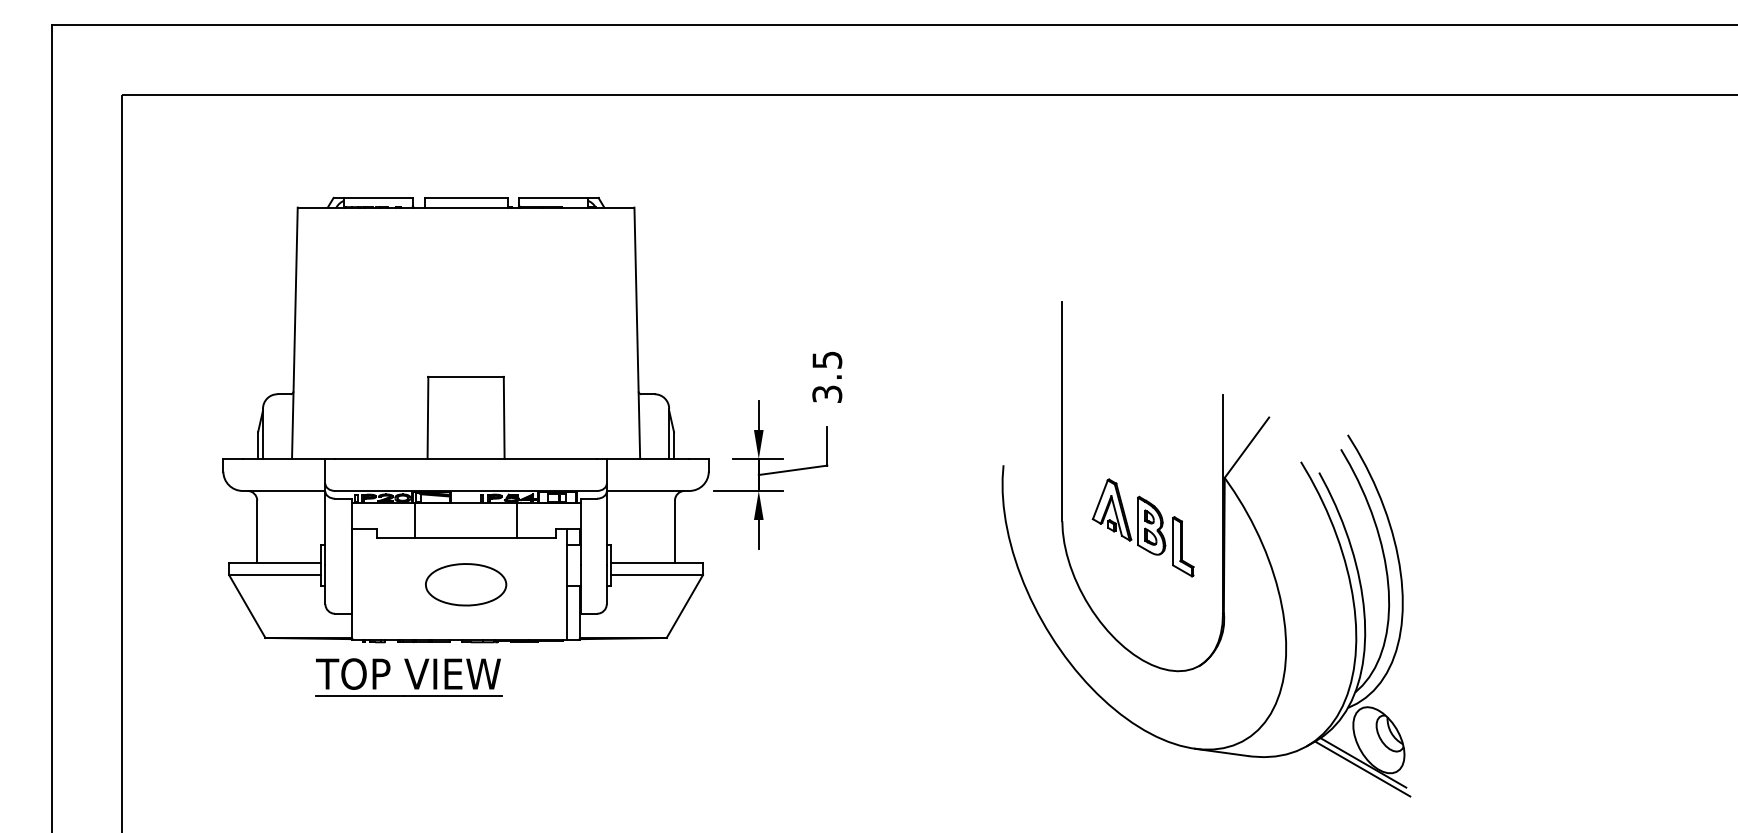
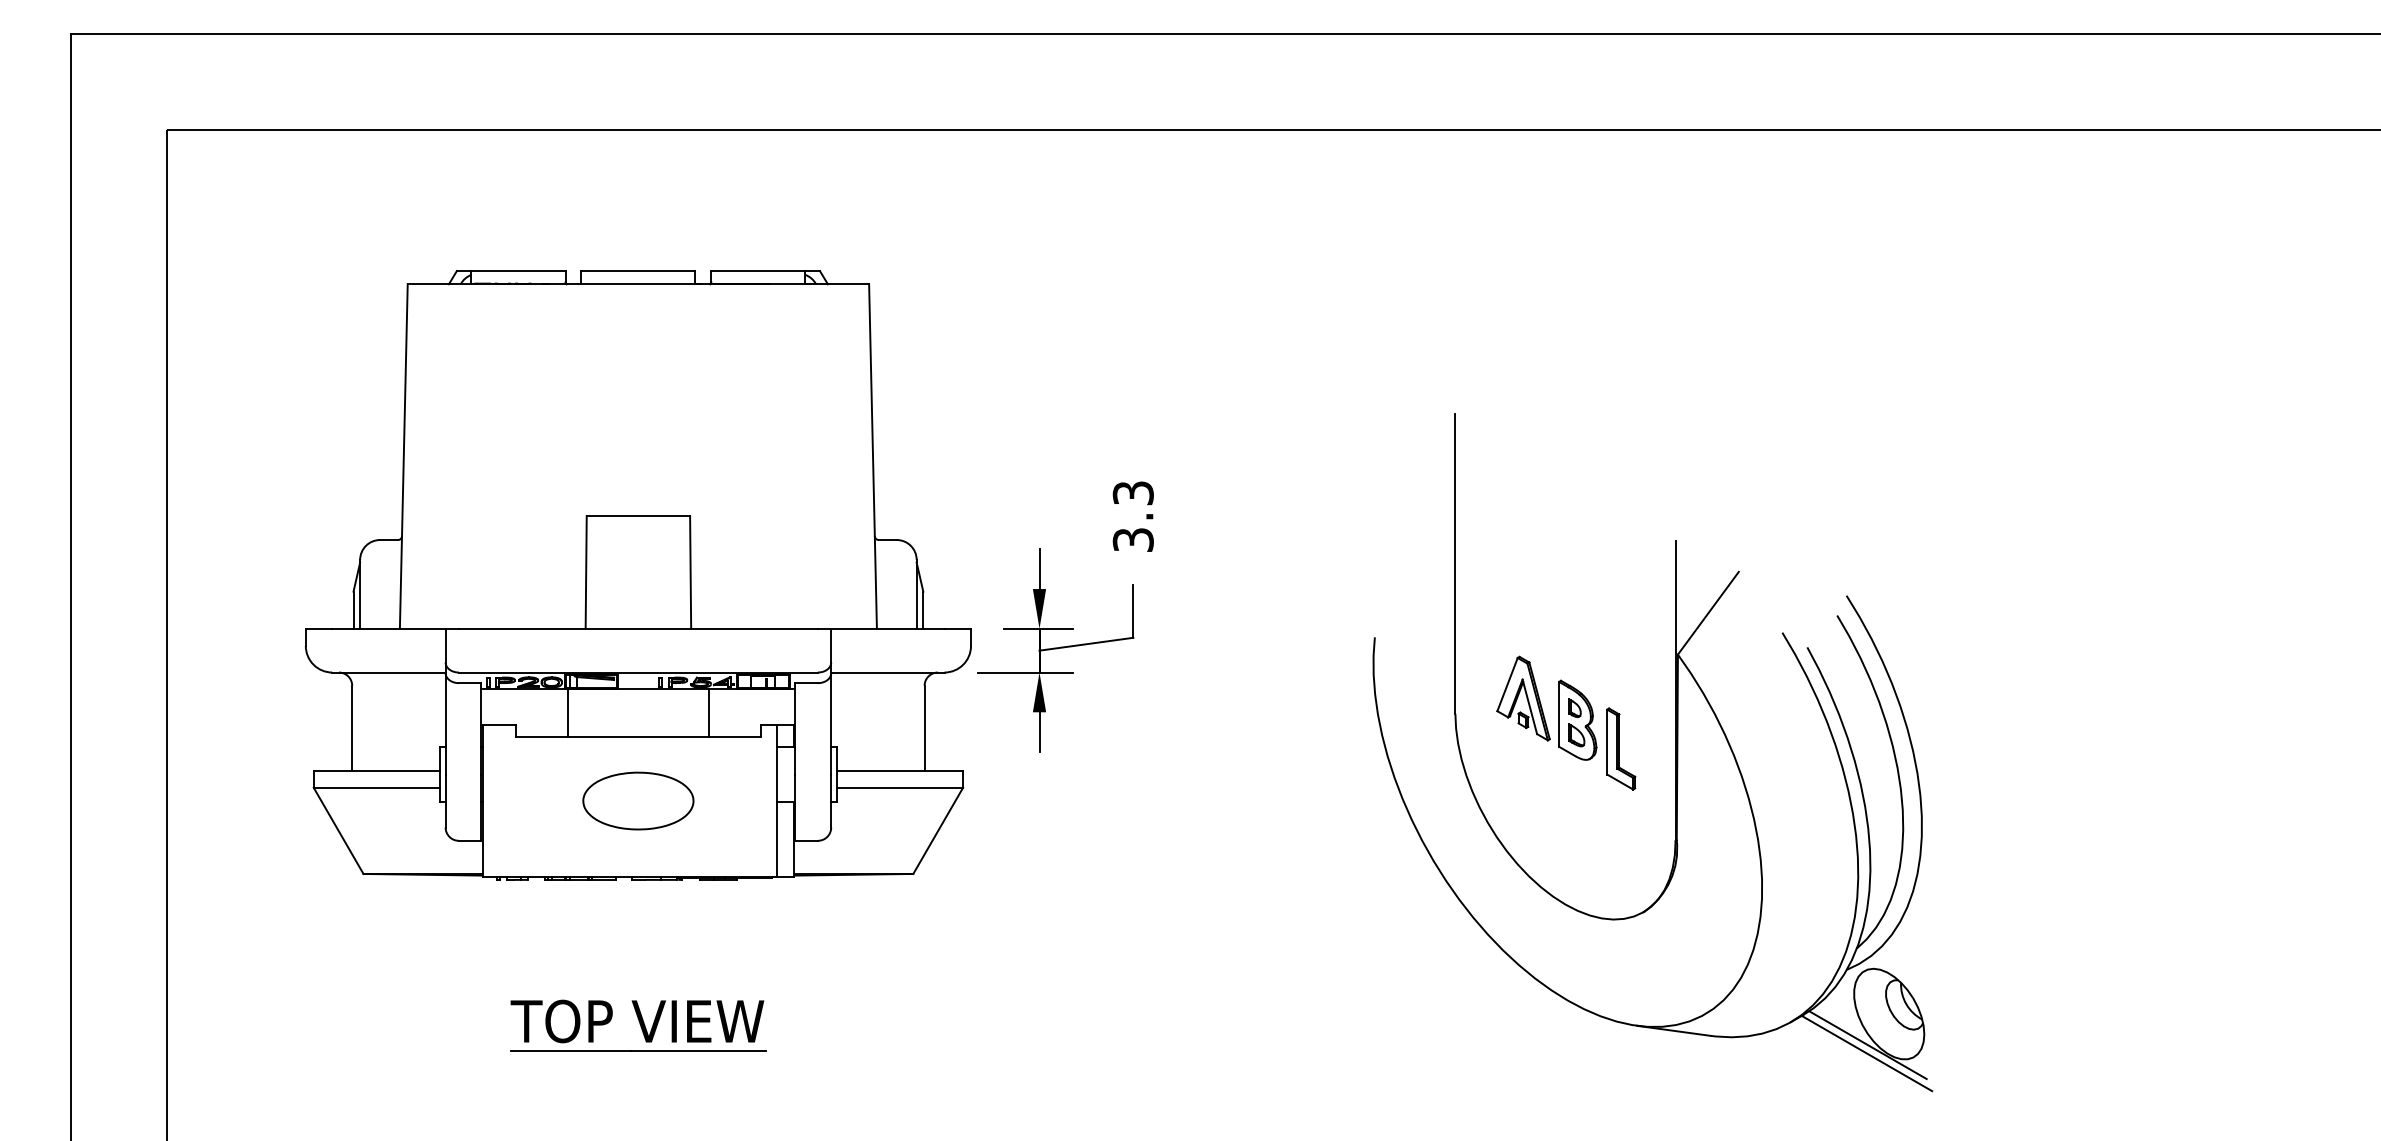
text: (826, 359) -> (1132, 492), 3.5 -> 3.3
part: (409, 677) -> (638, 1025), moved

